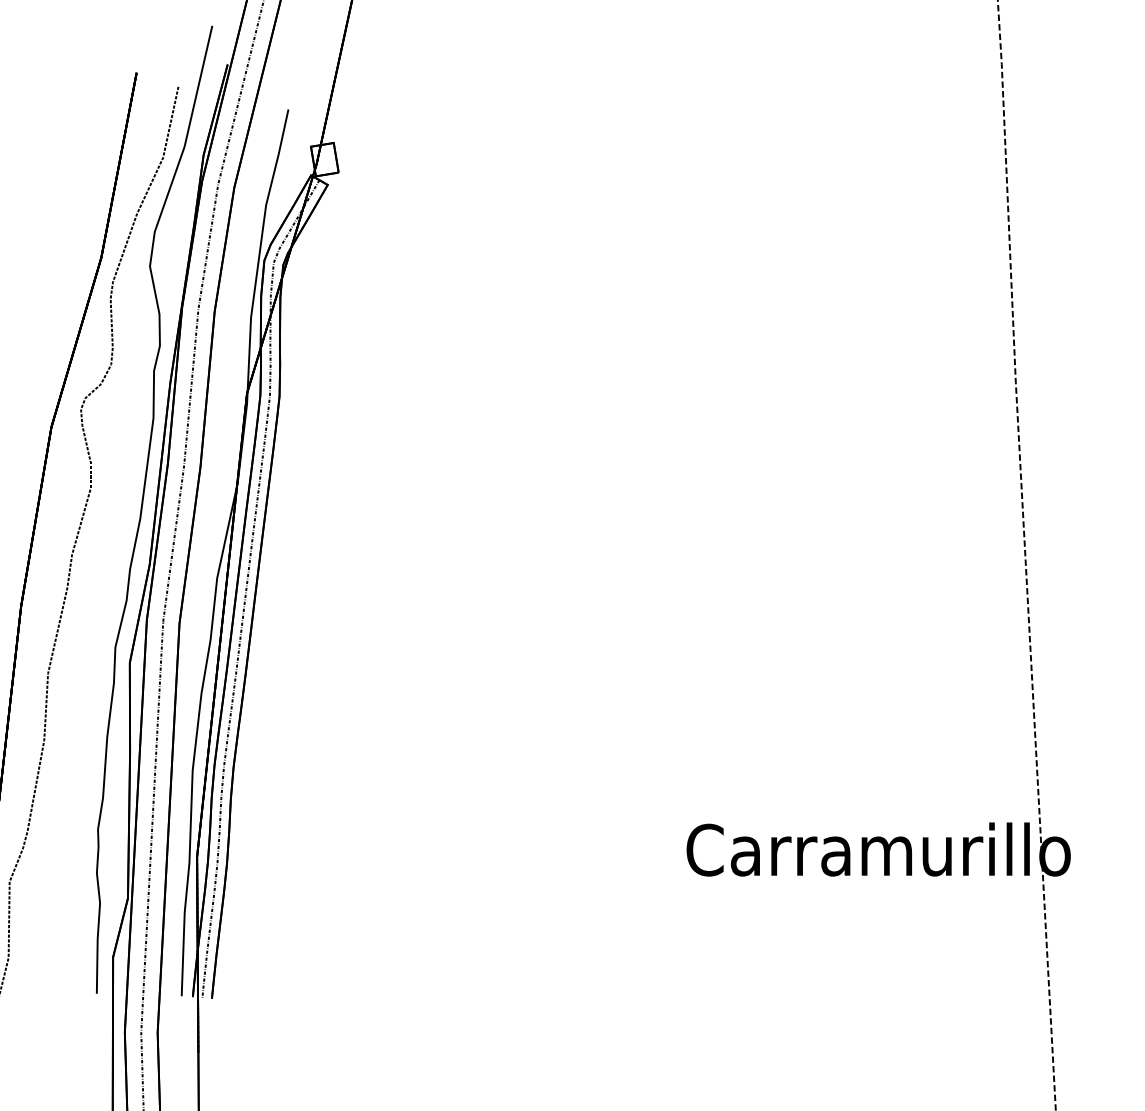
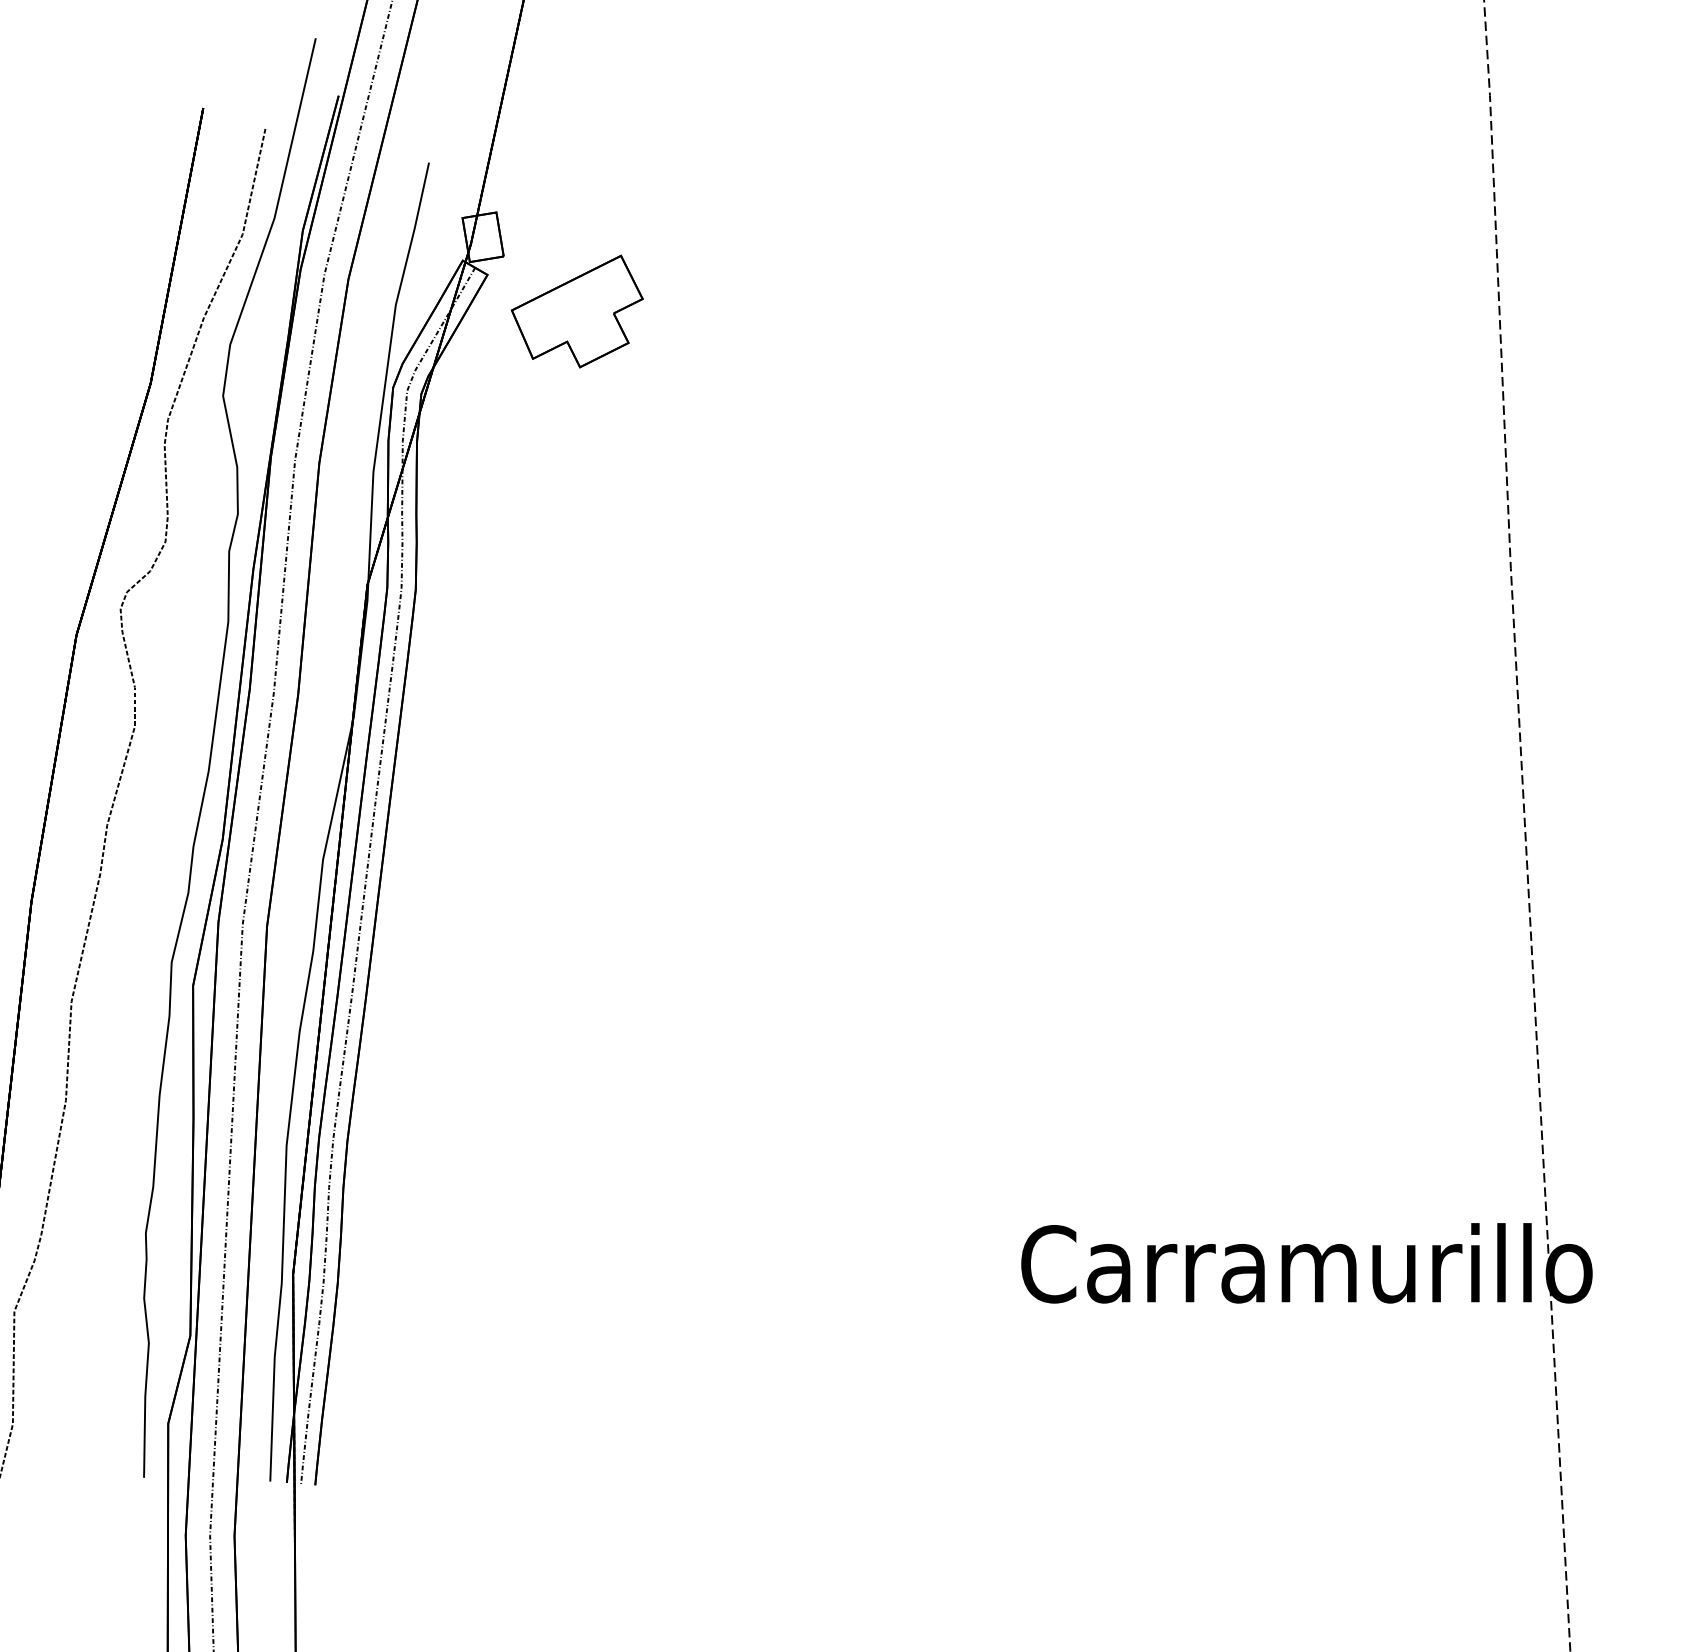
part: (388, 209) -> (577, 311), added

